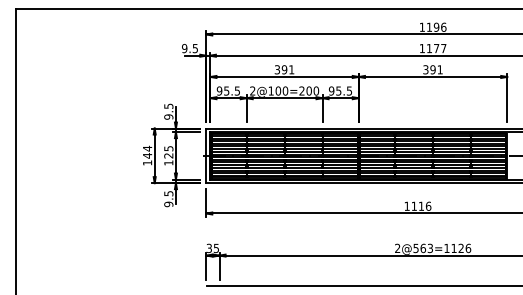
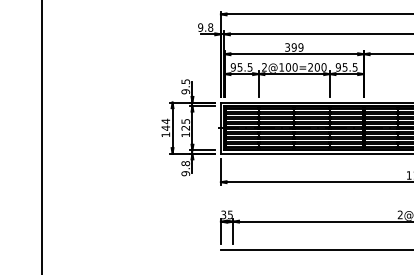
text: (195, 48) -> (210, 27), 9.5 -> 9.8
text: (291, 69) -> (300, 47), 391 -> 399
text: (168, 193) -> (185, 163), 9.5 -> 9.8

